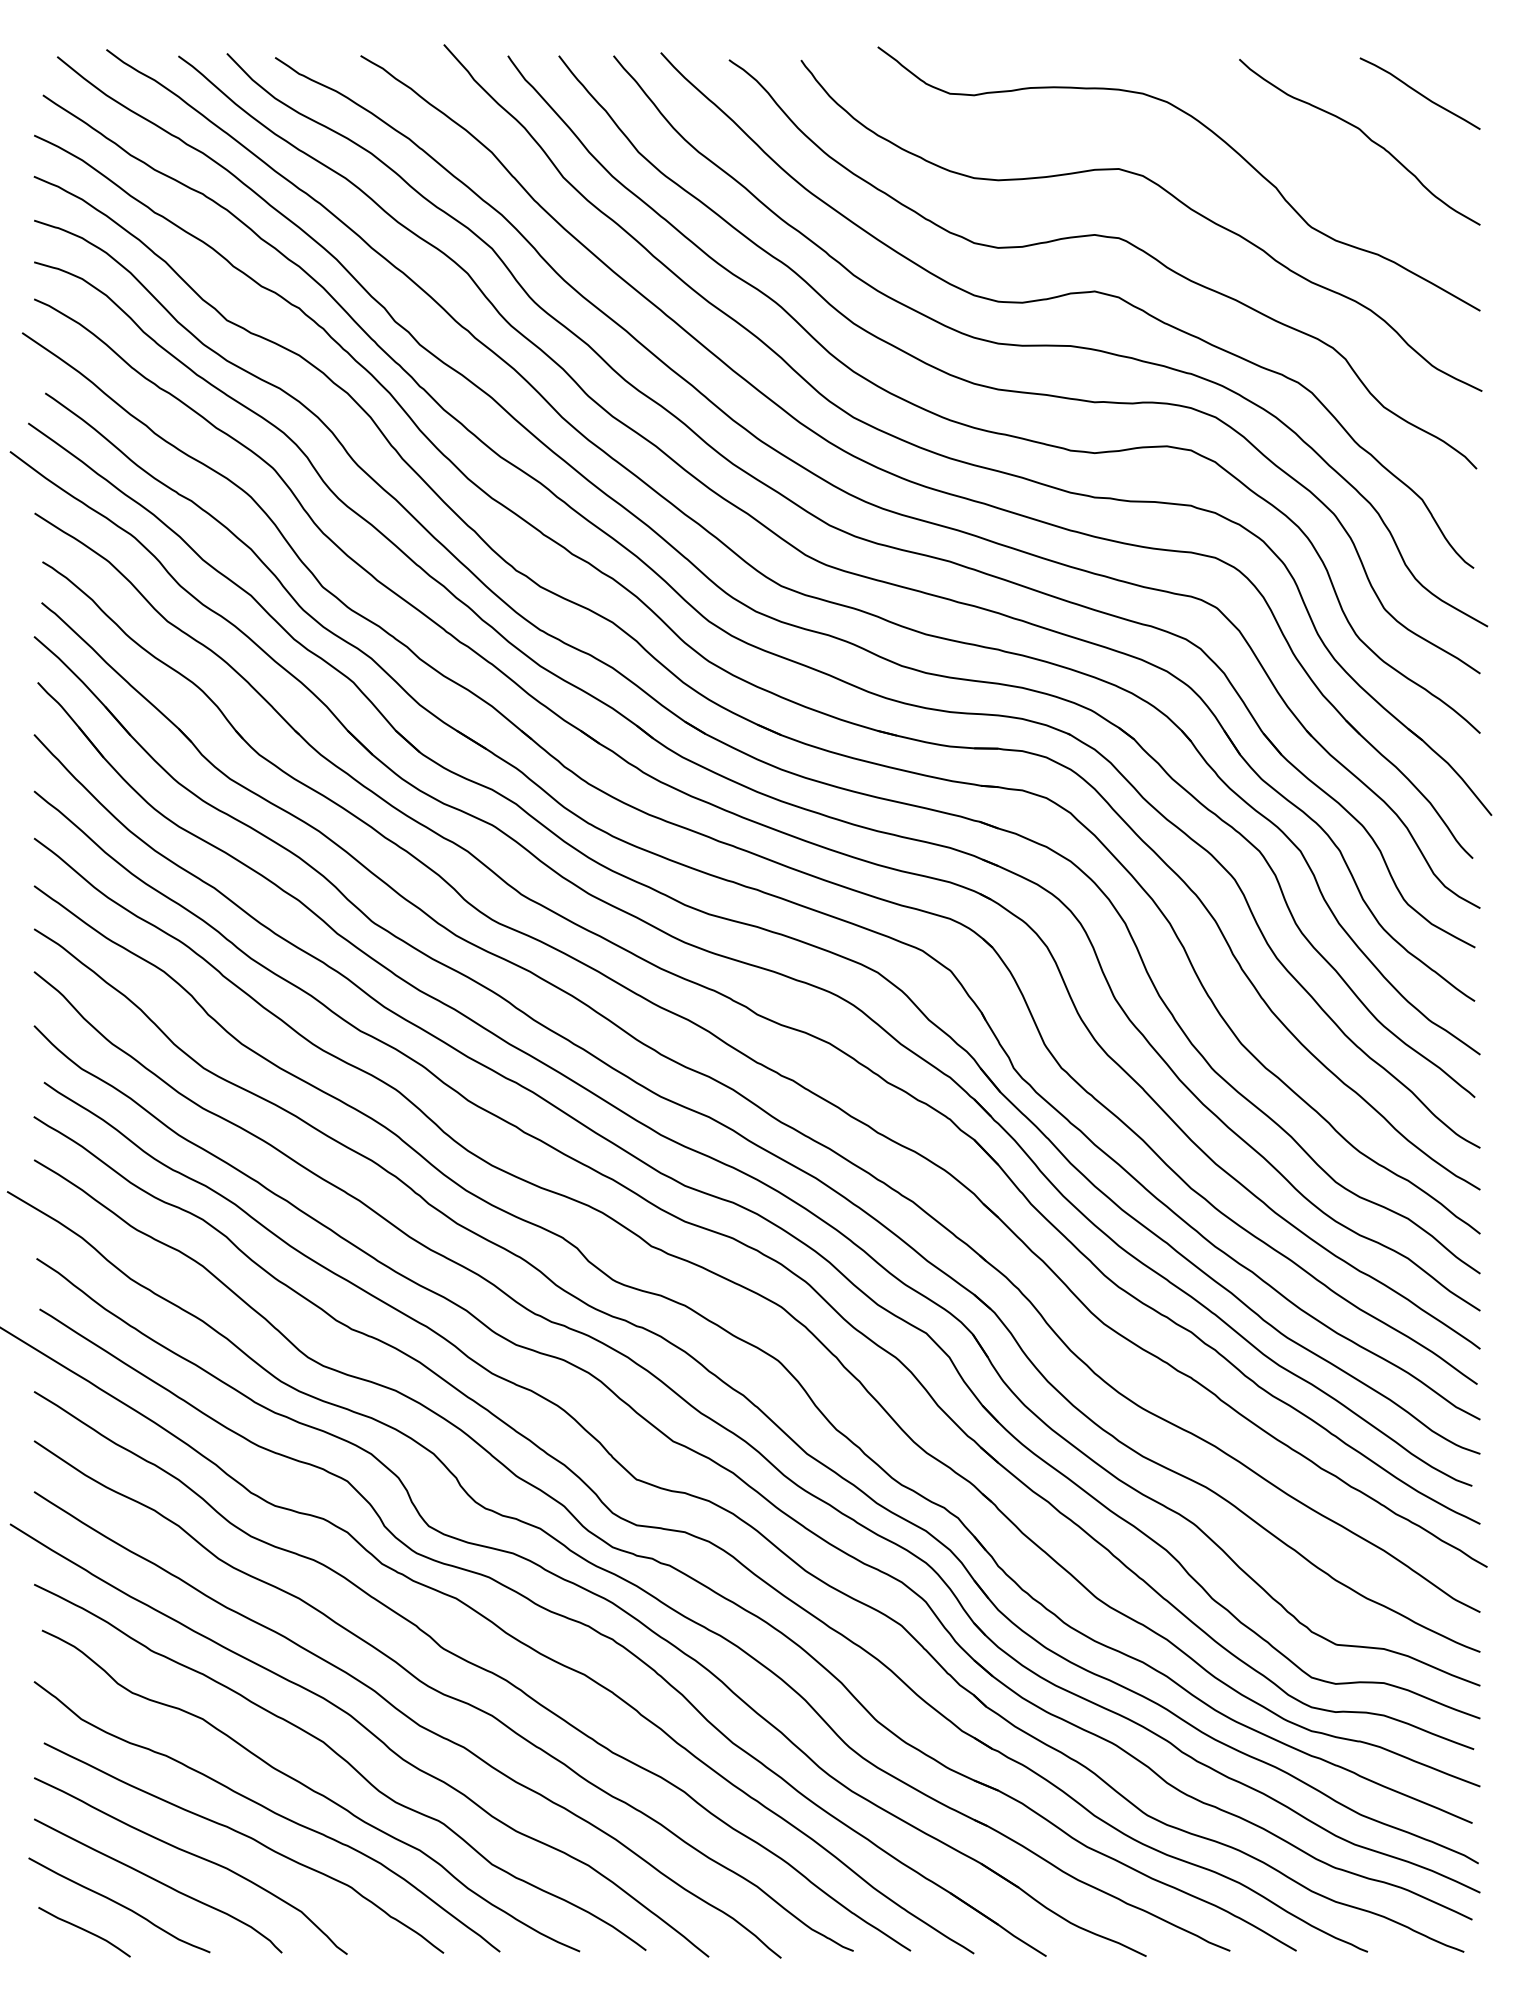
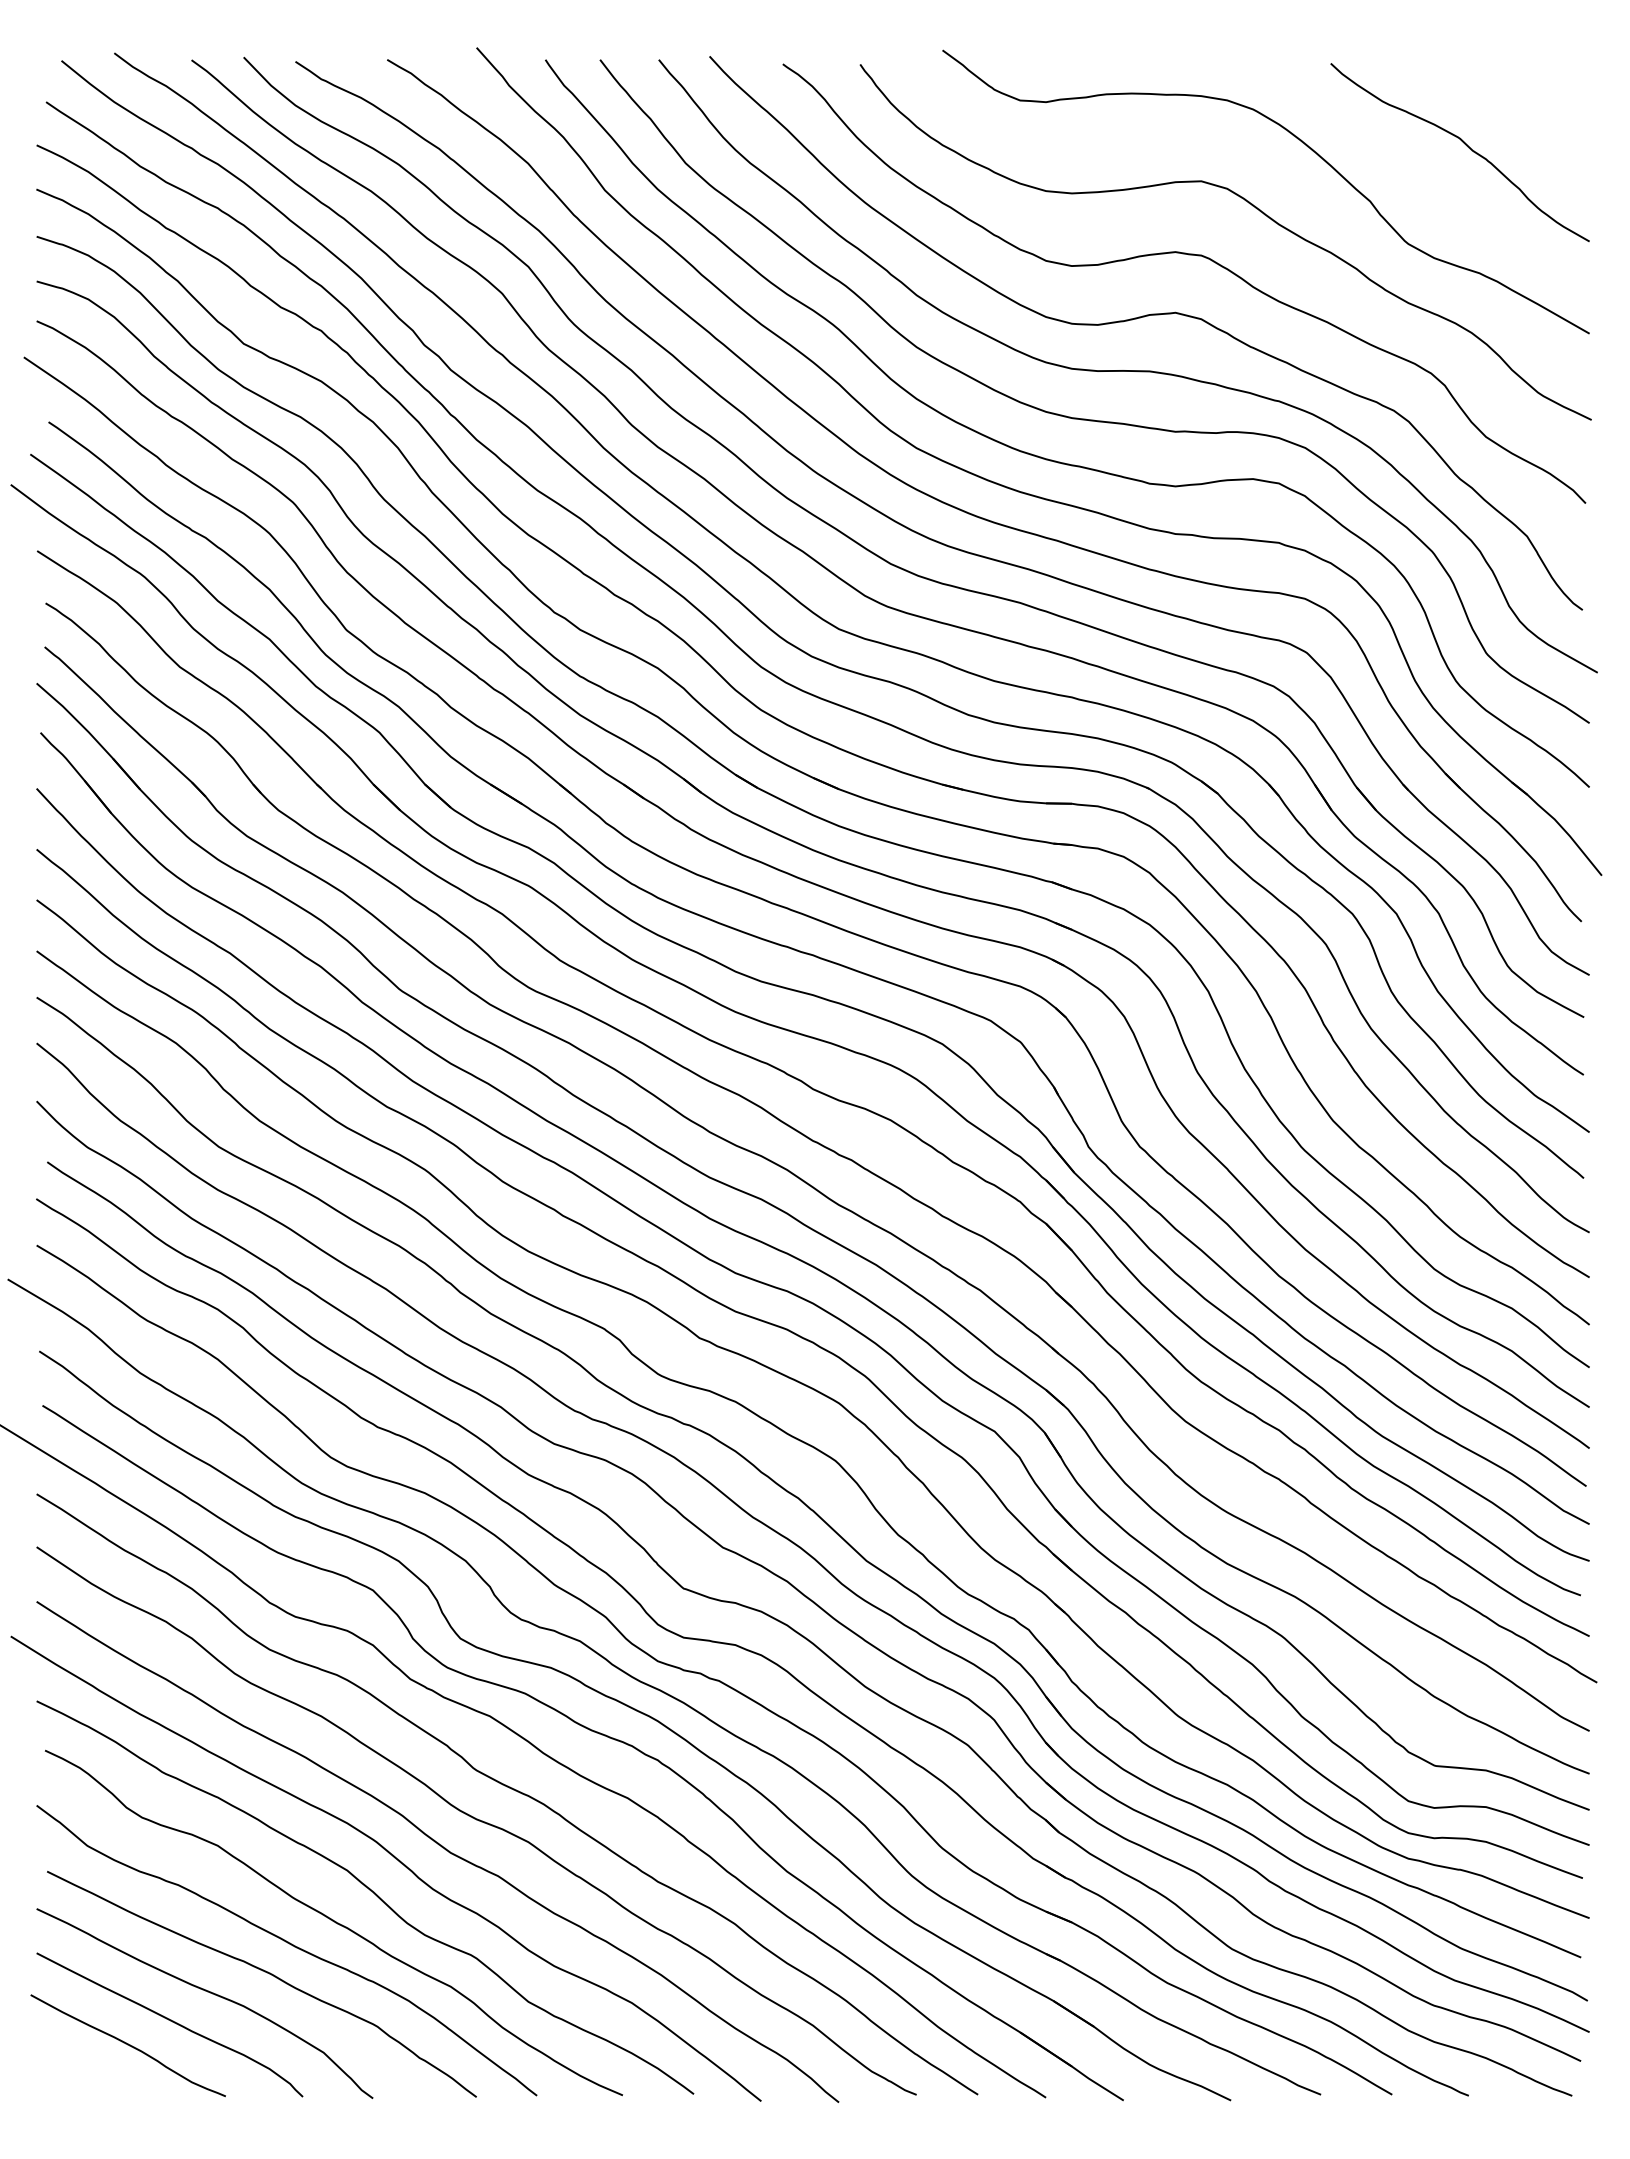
curve: (1419, 93) -> (1524, 100), removed
curve: (84, 1931) -> (90, 2073), removed

